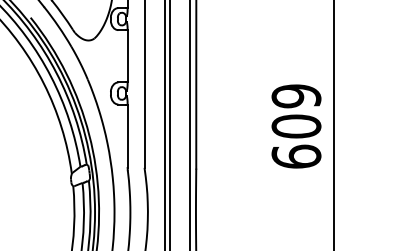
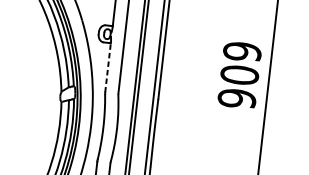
line: (127, 136) -> (107, 68), solid -> dashed
text: (296, 156) -> (237, 98), 609 -> 909

